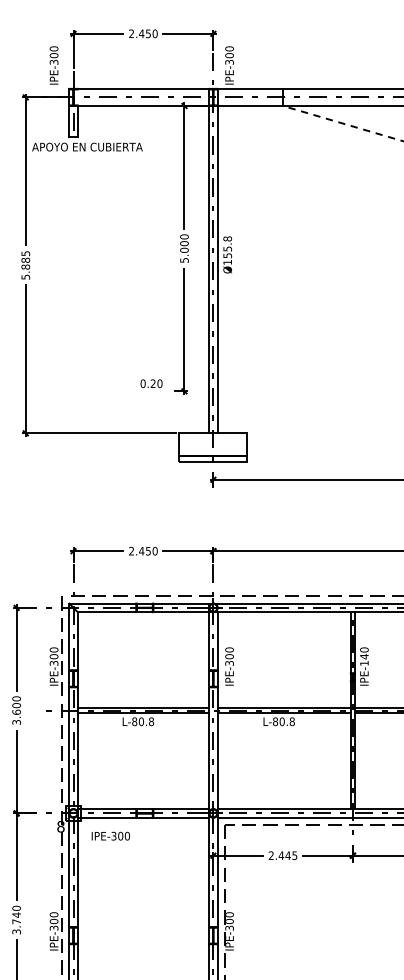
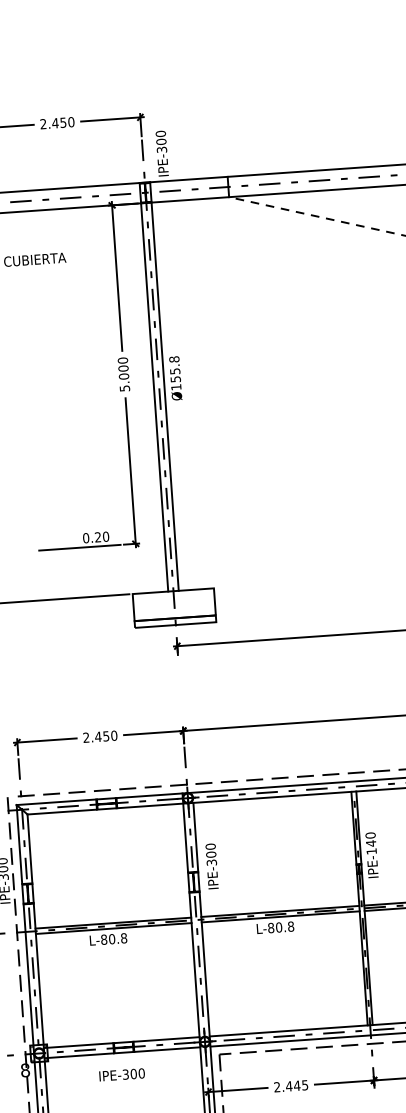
line: (137, 391) -> (80, 547), added
text: (110, 835) -> (121, 1074), moved

